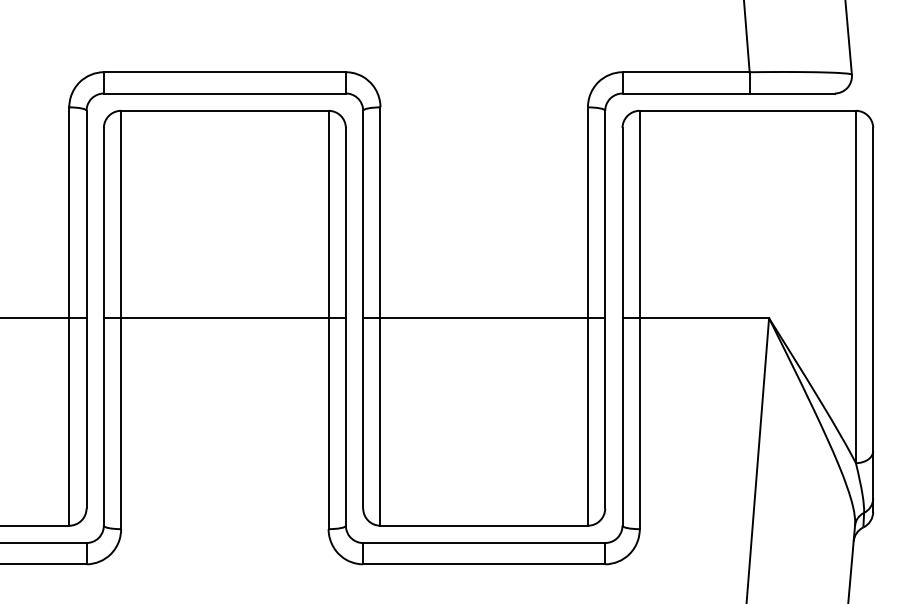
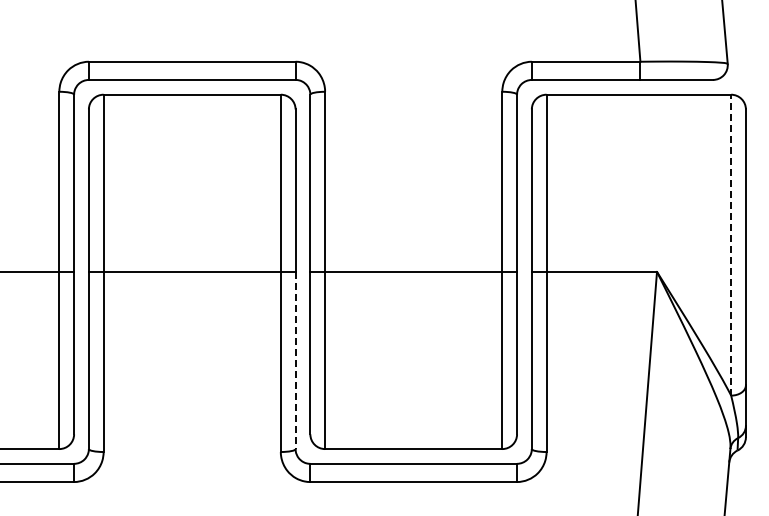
line: (856, 286) -> (731, 244), solid -> dashed
line: (345, 422) -> (295, 360), solid -> dashed

